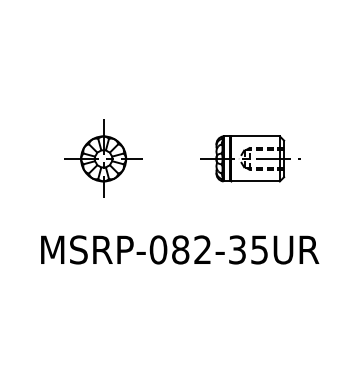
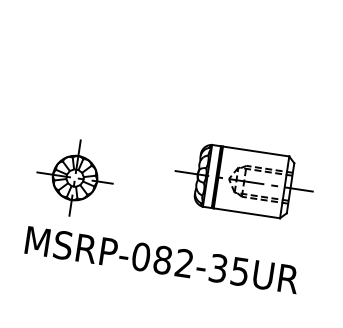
part: (103, 158) -> (75, 177), moved
part: (250, 158) -> (244, 180), size x1.4

